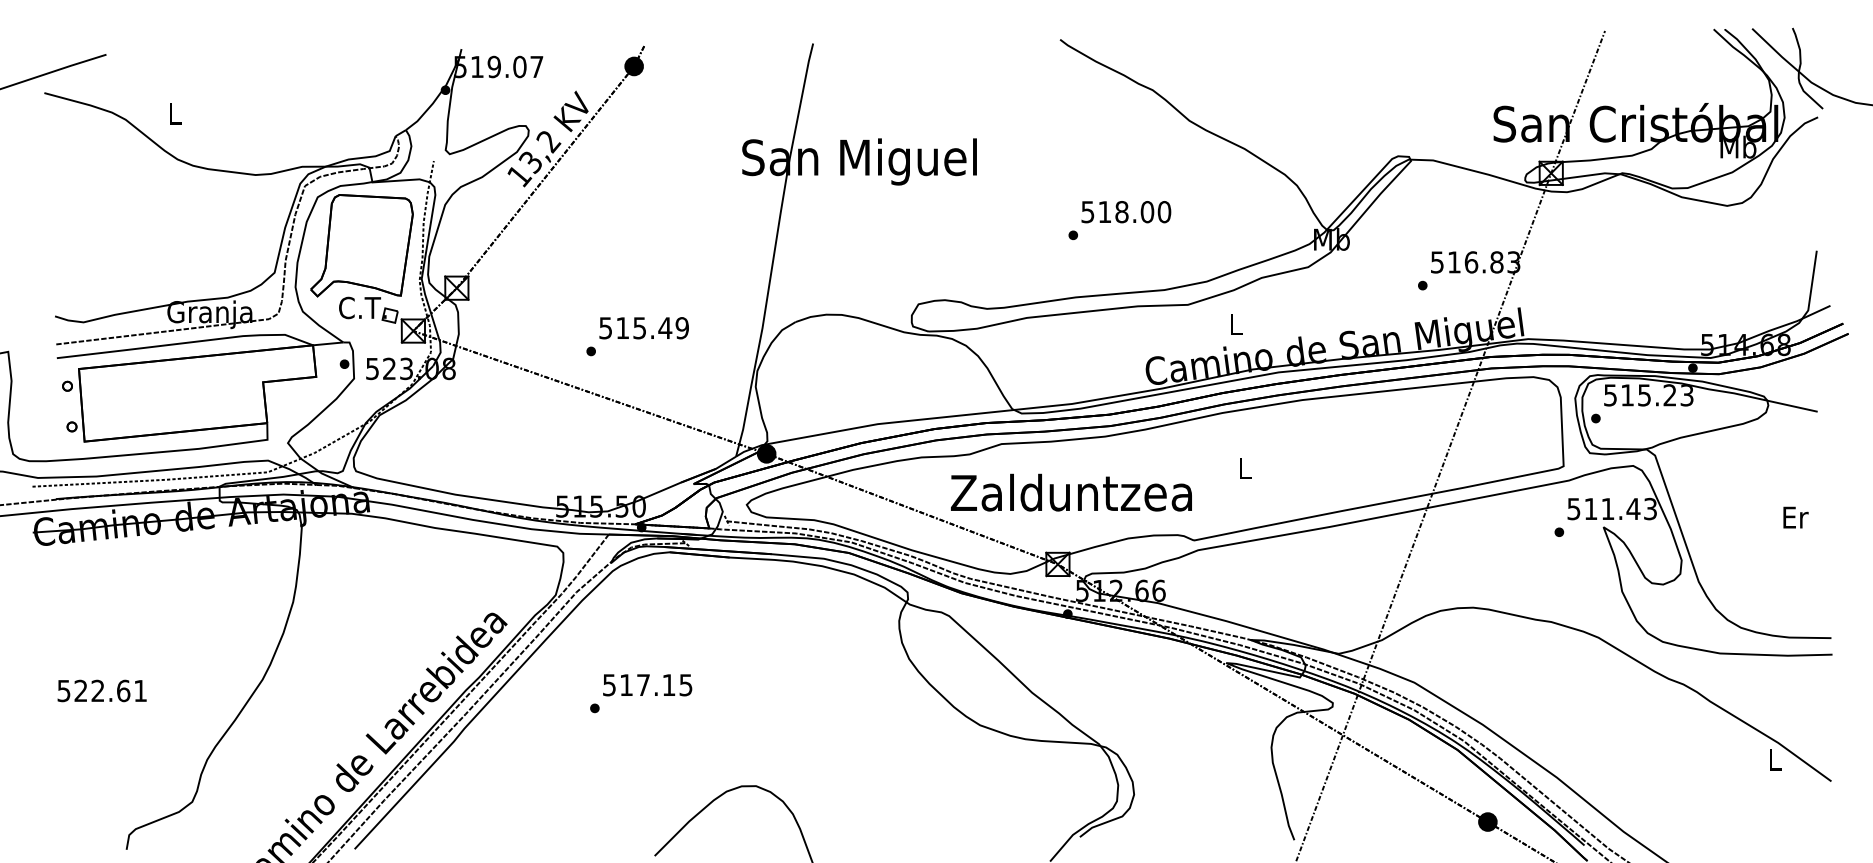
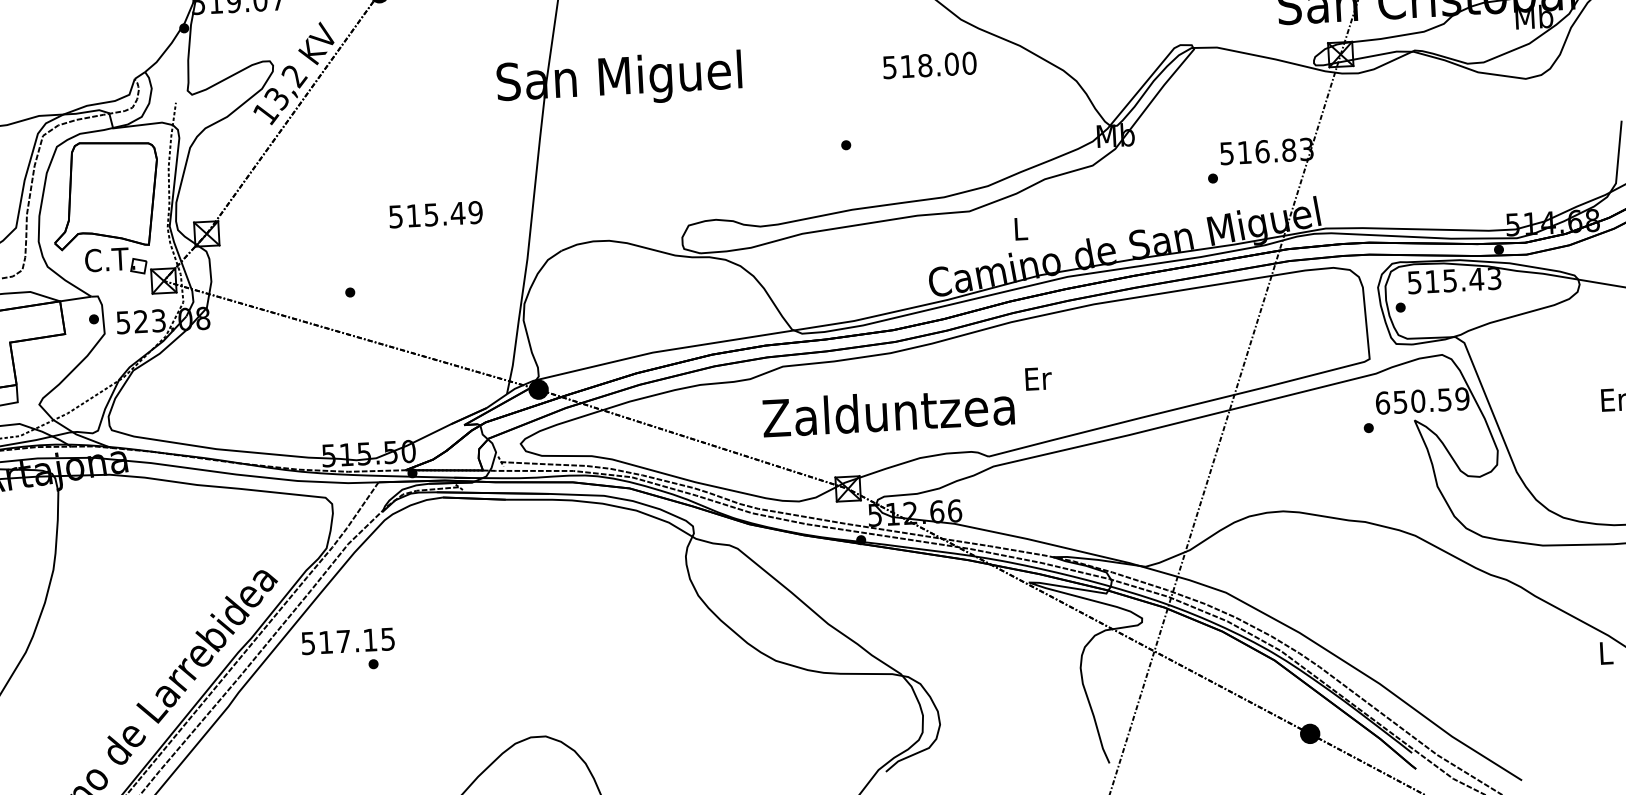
text: (1126, 212) -> (929, 65), moved
text: (643, 328) -> (435, 215), moved
text: (1670, 395) -> (1477, 279), 515.23 -> 515.43
text: (1245, 468) -> (1038, 378), L -> Er
text: (1071, 492) -> (888, 411), moved
text: (1612, 508) -> (1422, 400), 511.43 -> 650.59
text: (647, 685) -> (347, 641), moved

